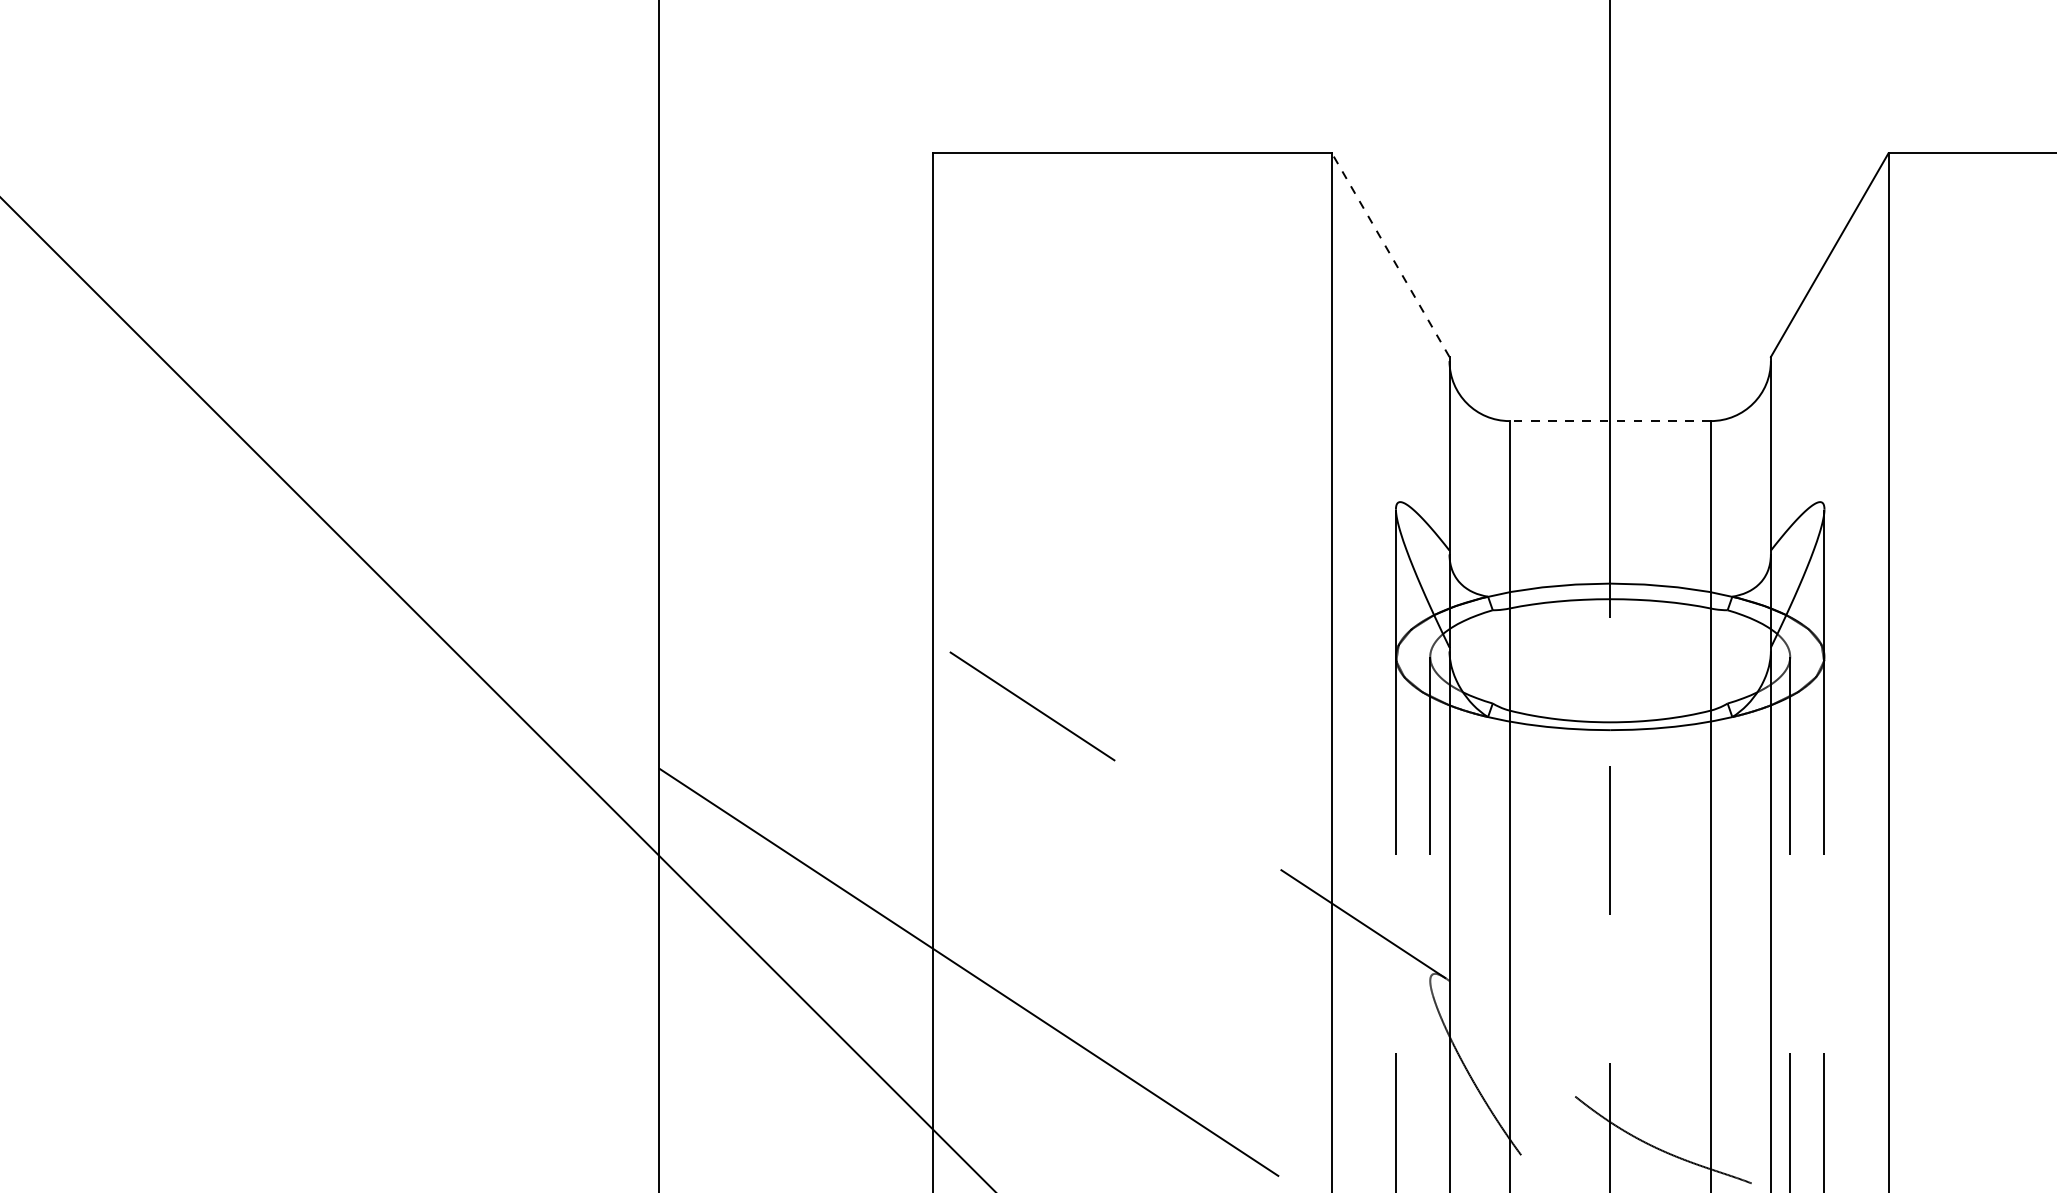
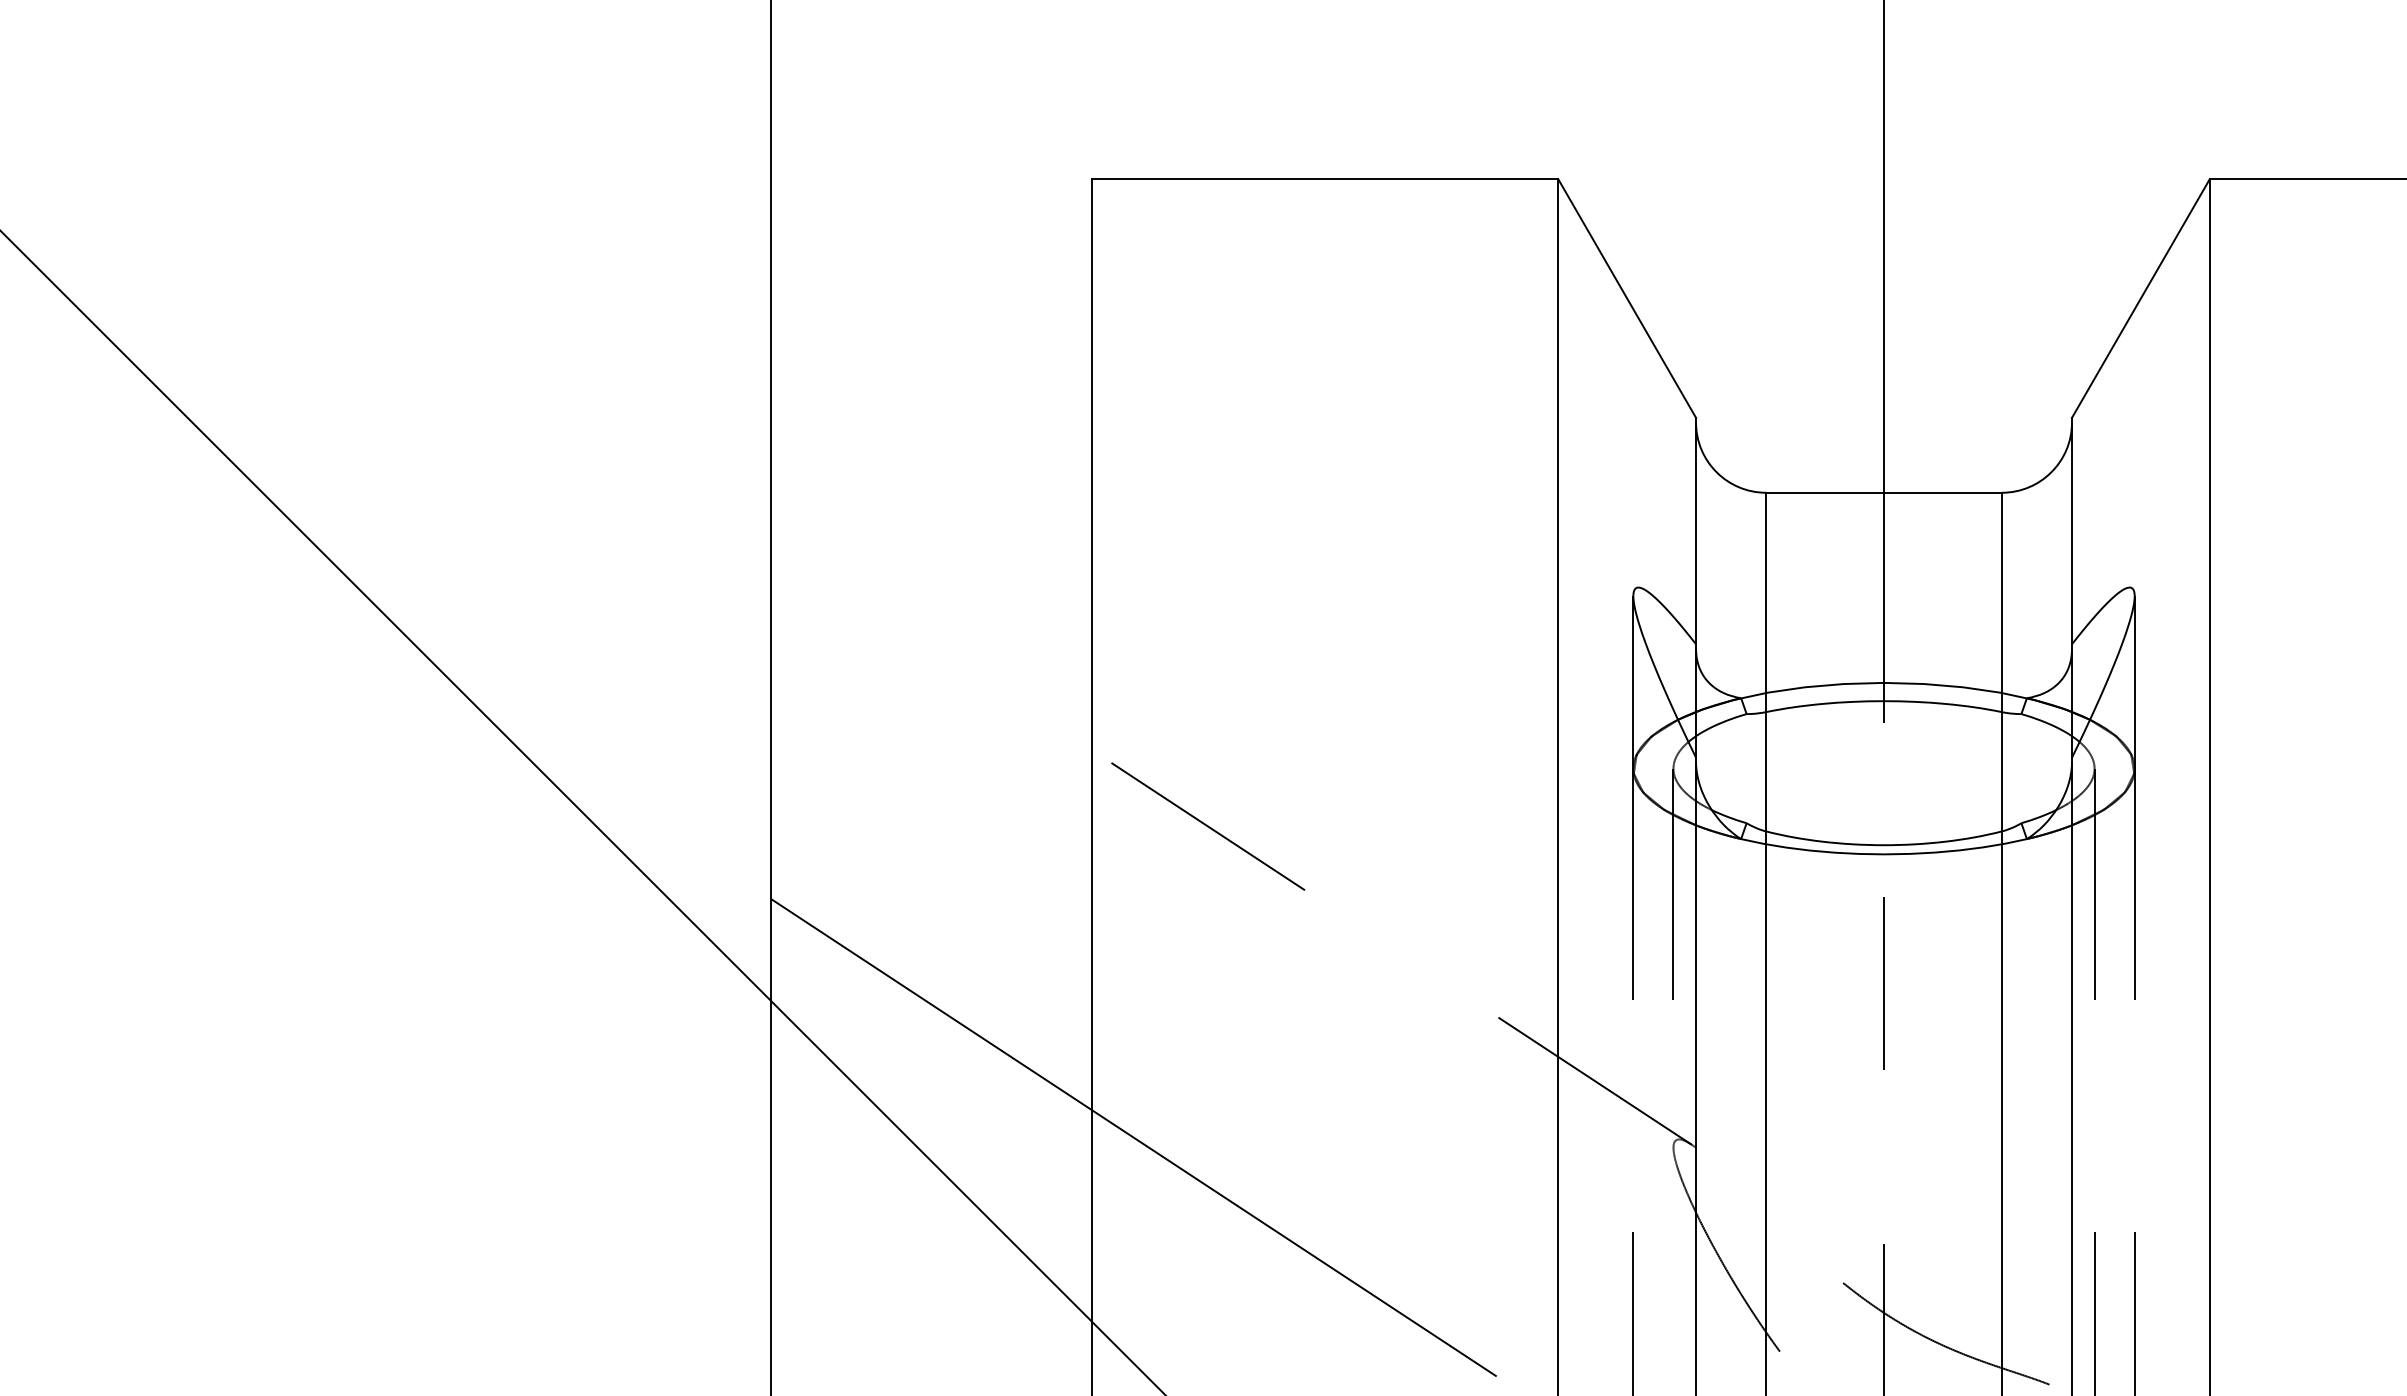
line: (1390, 255) -> (1627, 298), dashed -> solid
line: (1610, 420) -> (1884, 492), dashed -> solid

